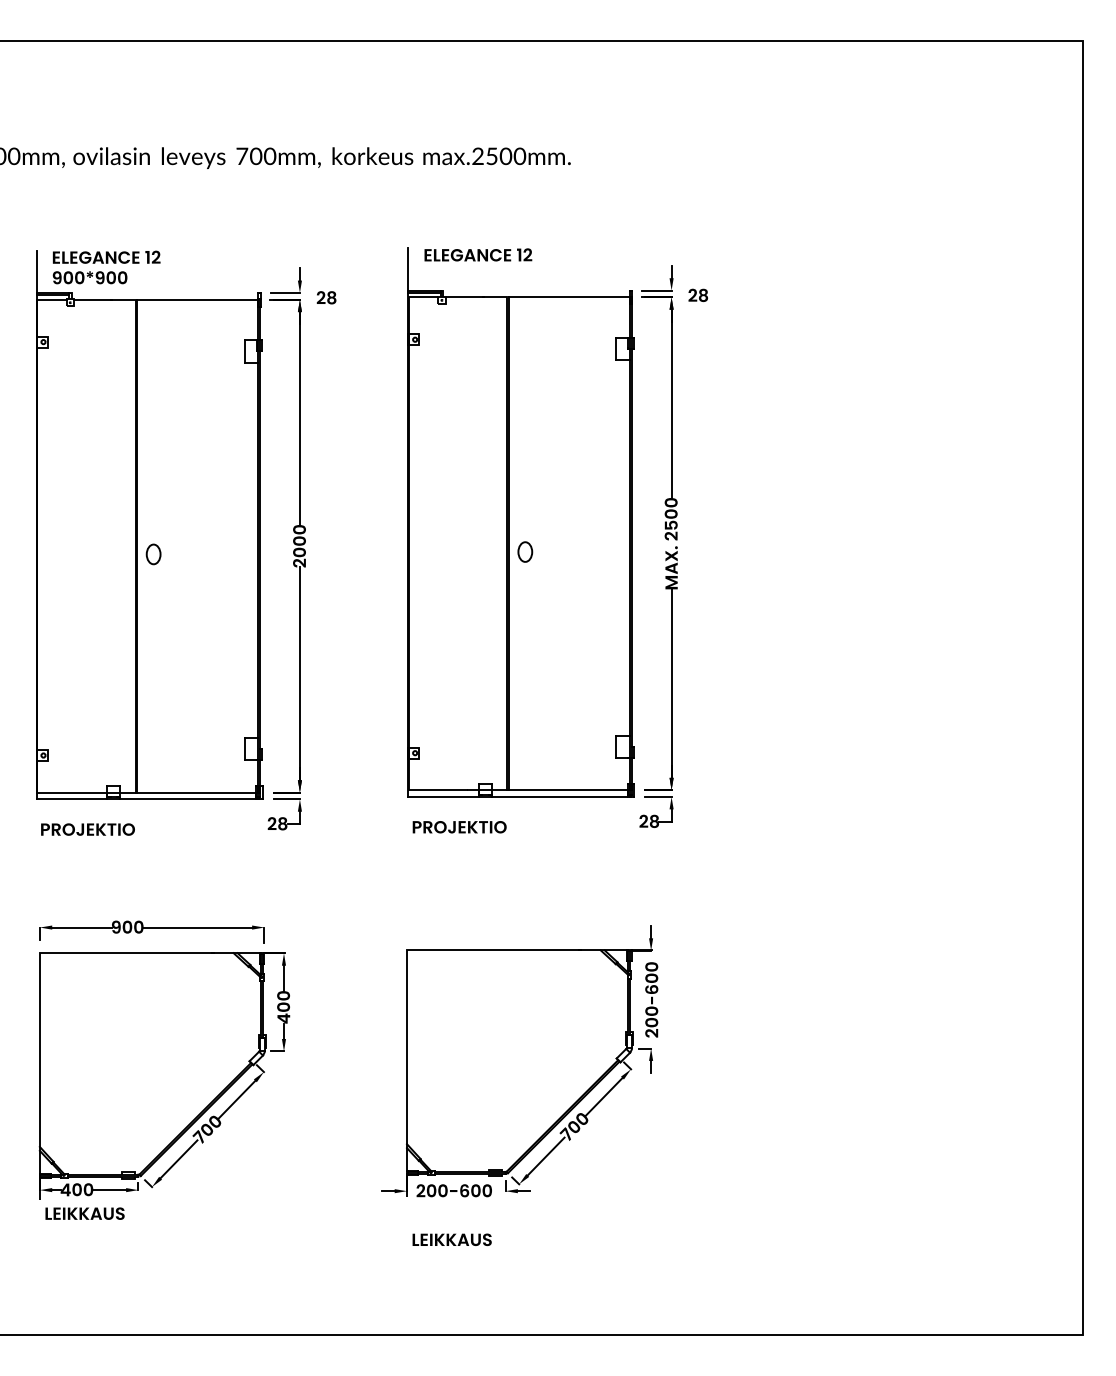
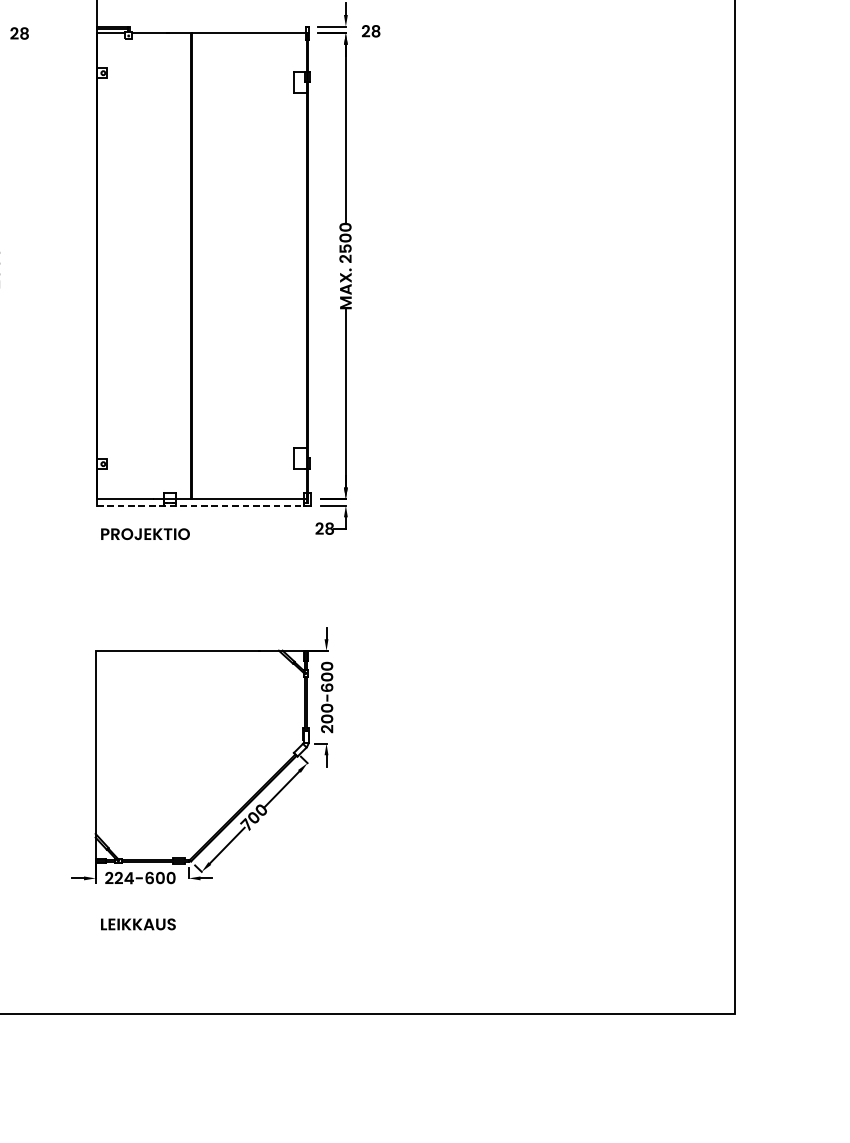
part: (525, 551) -> (207, 273), removed
line: (519, 797) -> (202, 506), solid -> dashed
text: (453, 1190) -> (139, 877), 200-600 -> 224-600

